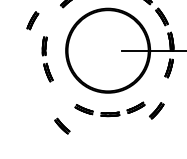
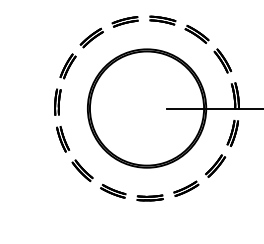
part: (32, 20) -> (67, 66), moved
part: (156, 110) -> (215, 165), moved
part: (62, 126) -> (82, 170), moved

